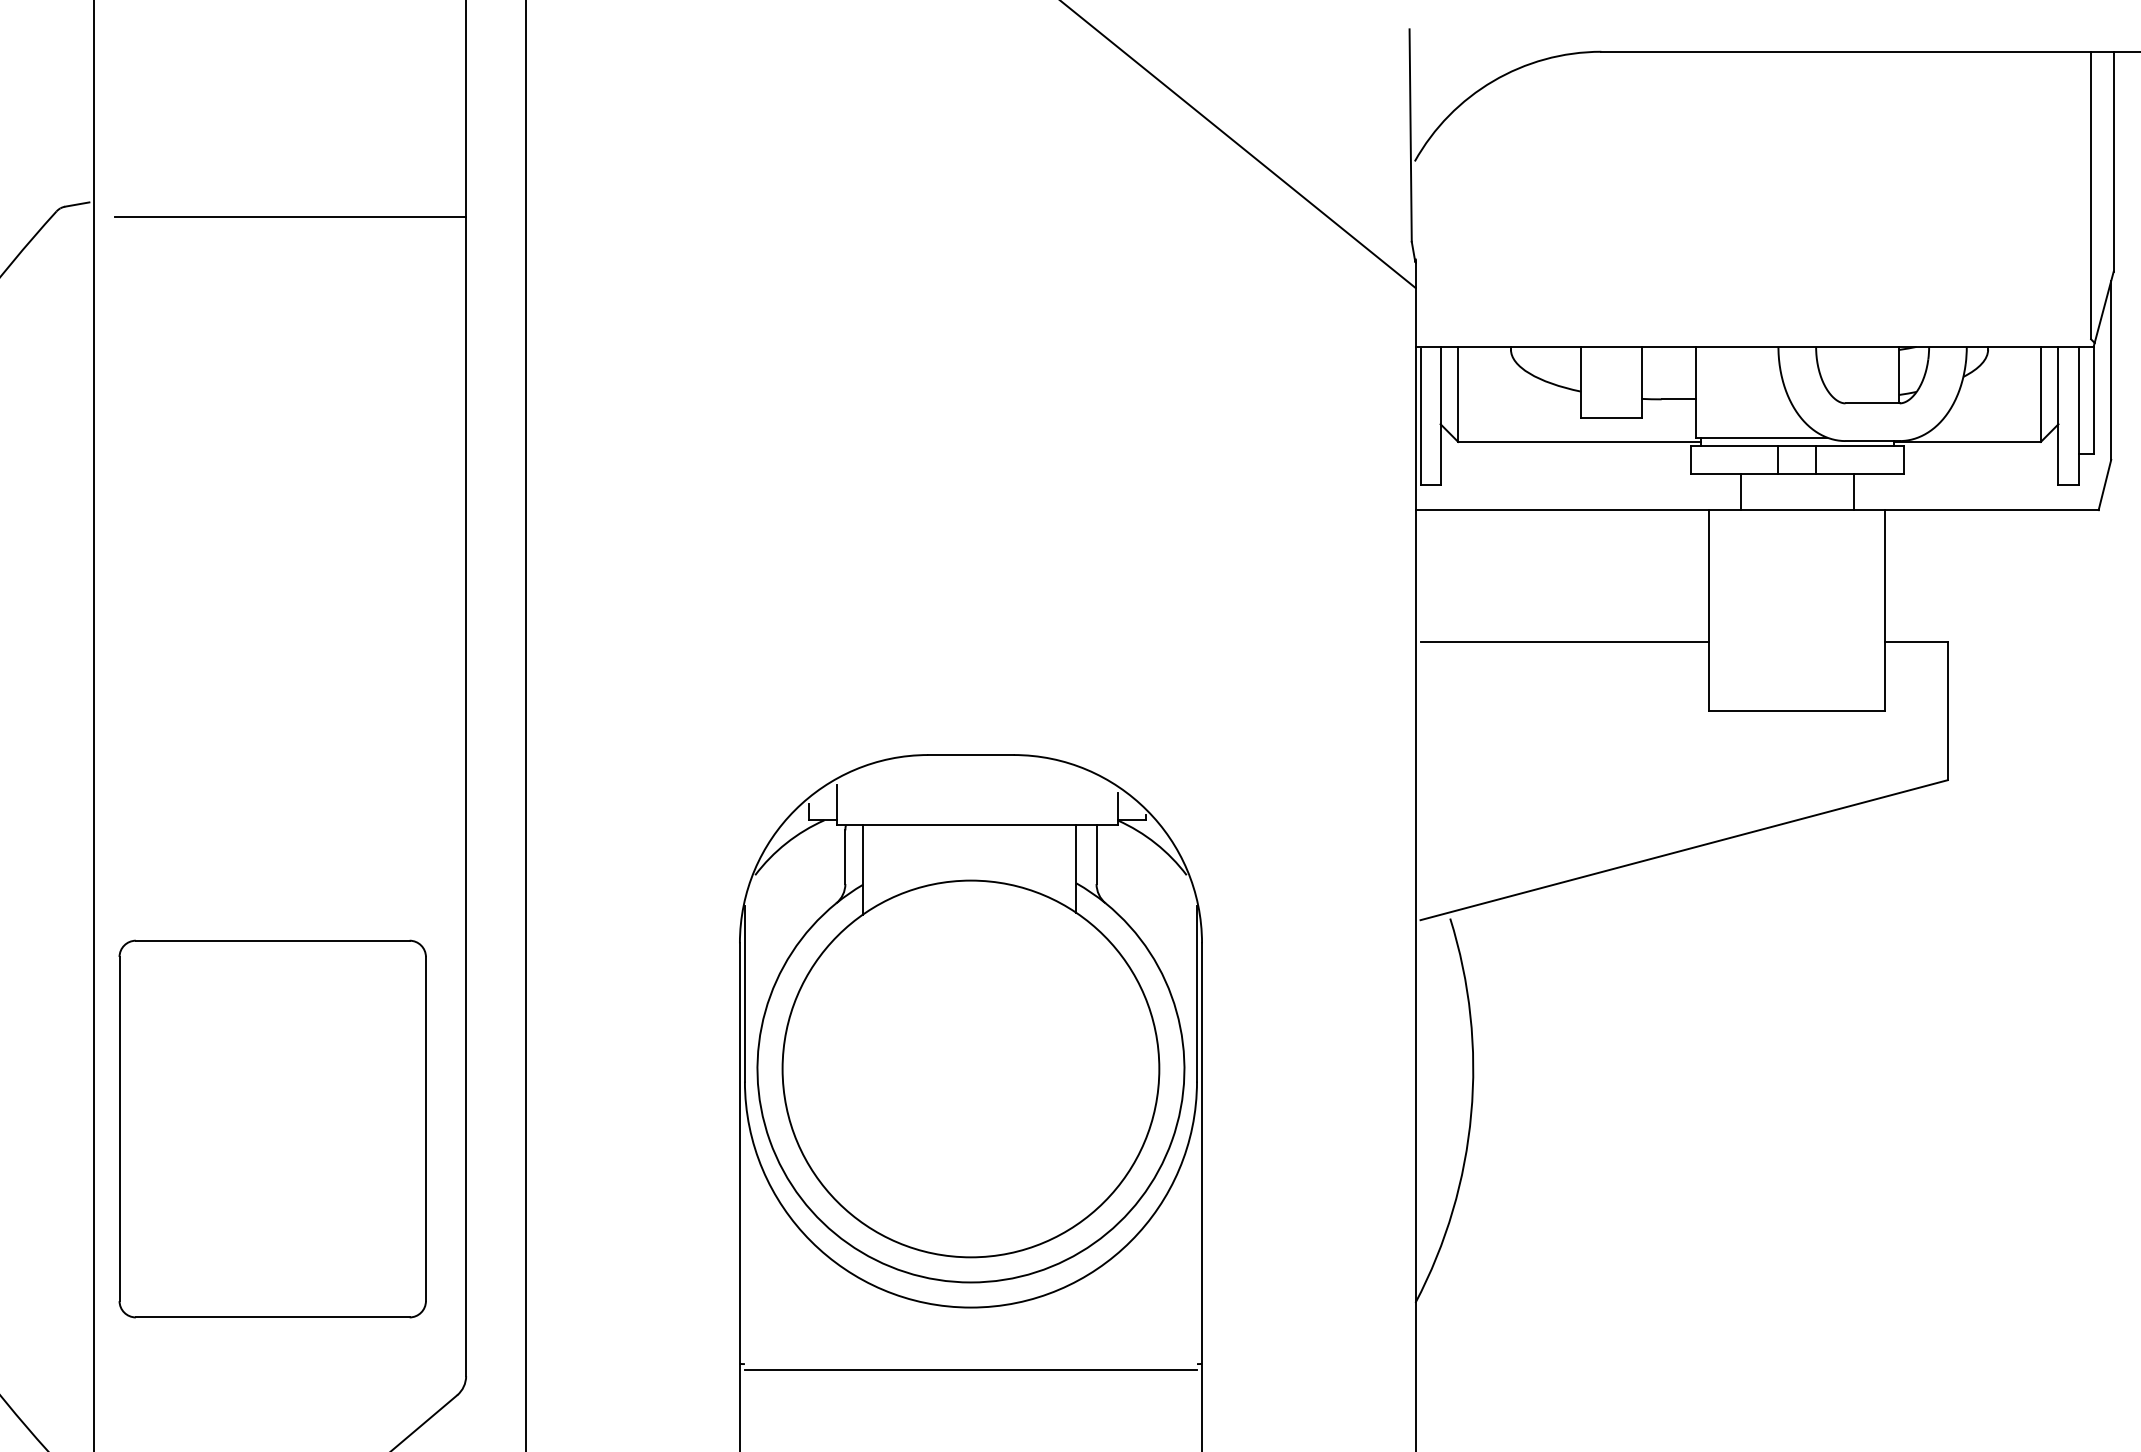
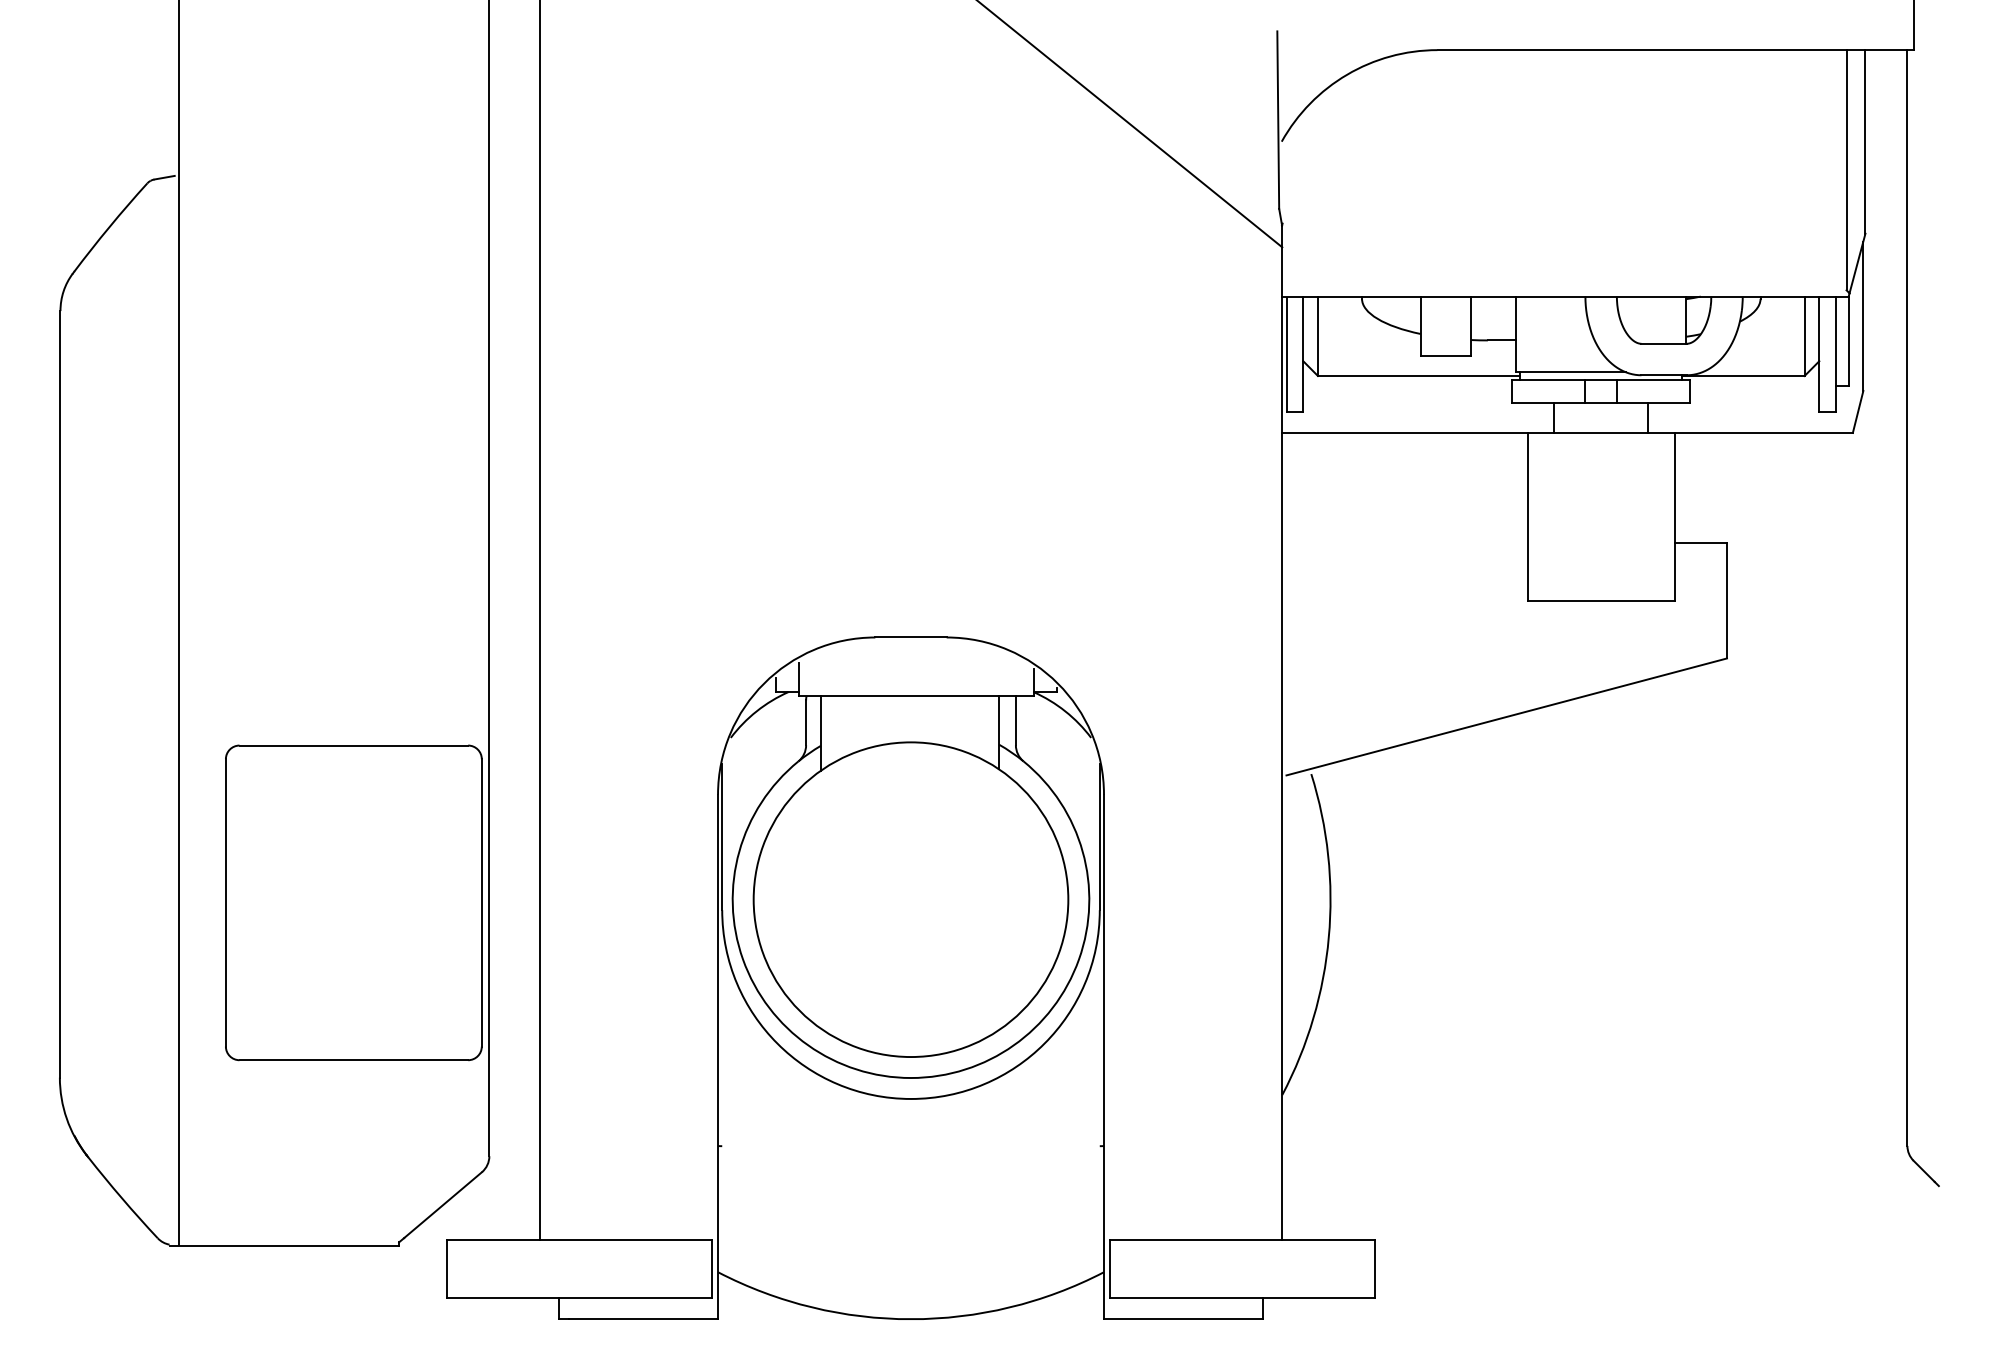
line: (290, 216) -> (342, 187), removed
line: (1564, 642) -> (1406, 543), removed
part: (272, 1128) -> (353, 902), moved
line: (970, 1370) -> (910, 1151), removed

